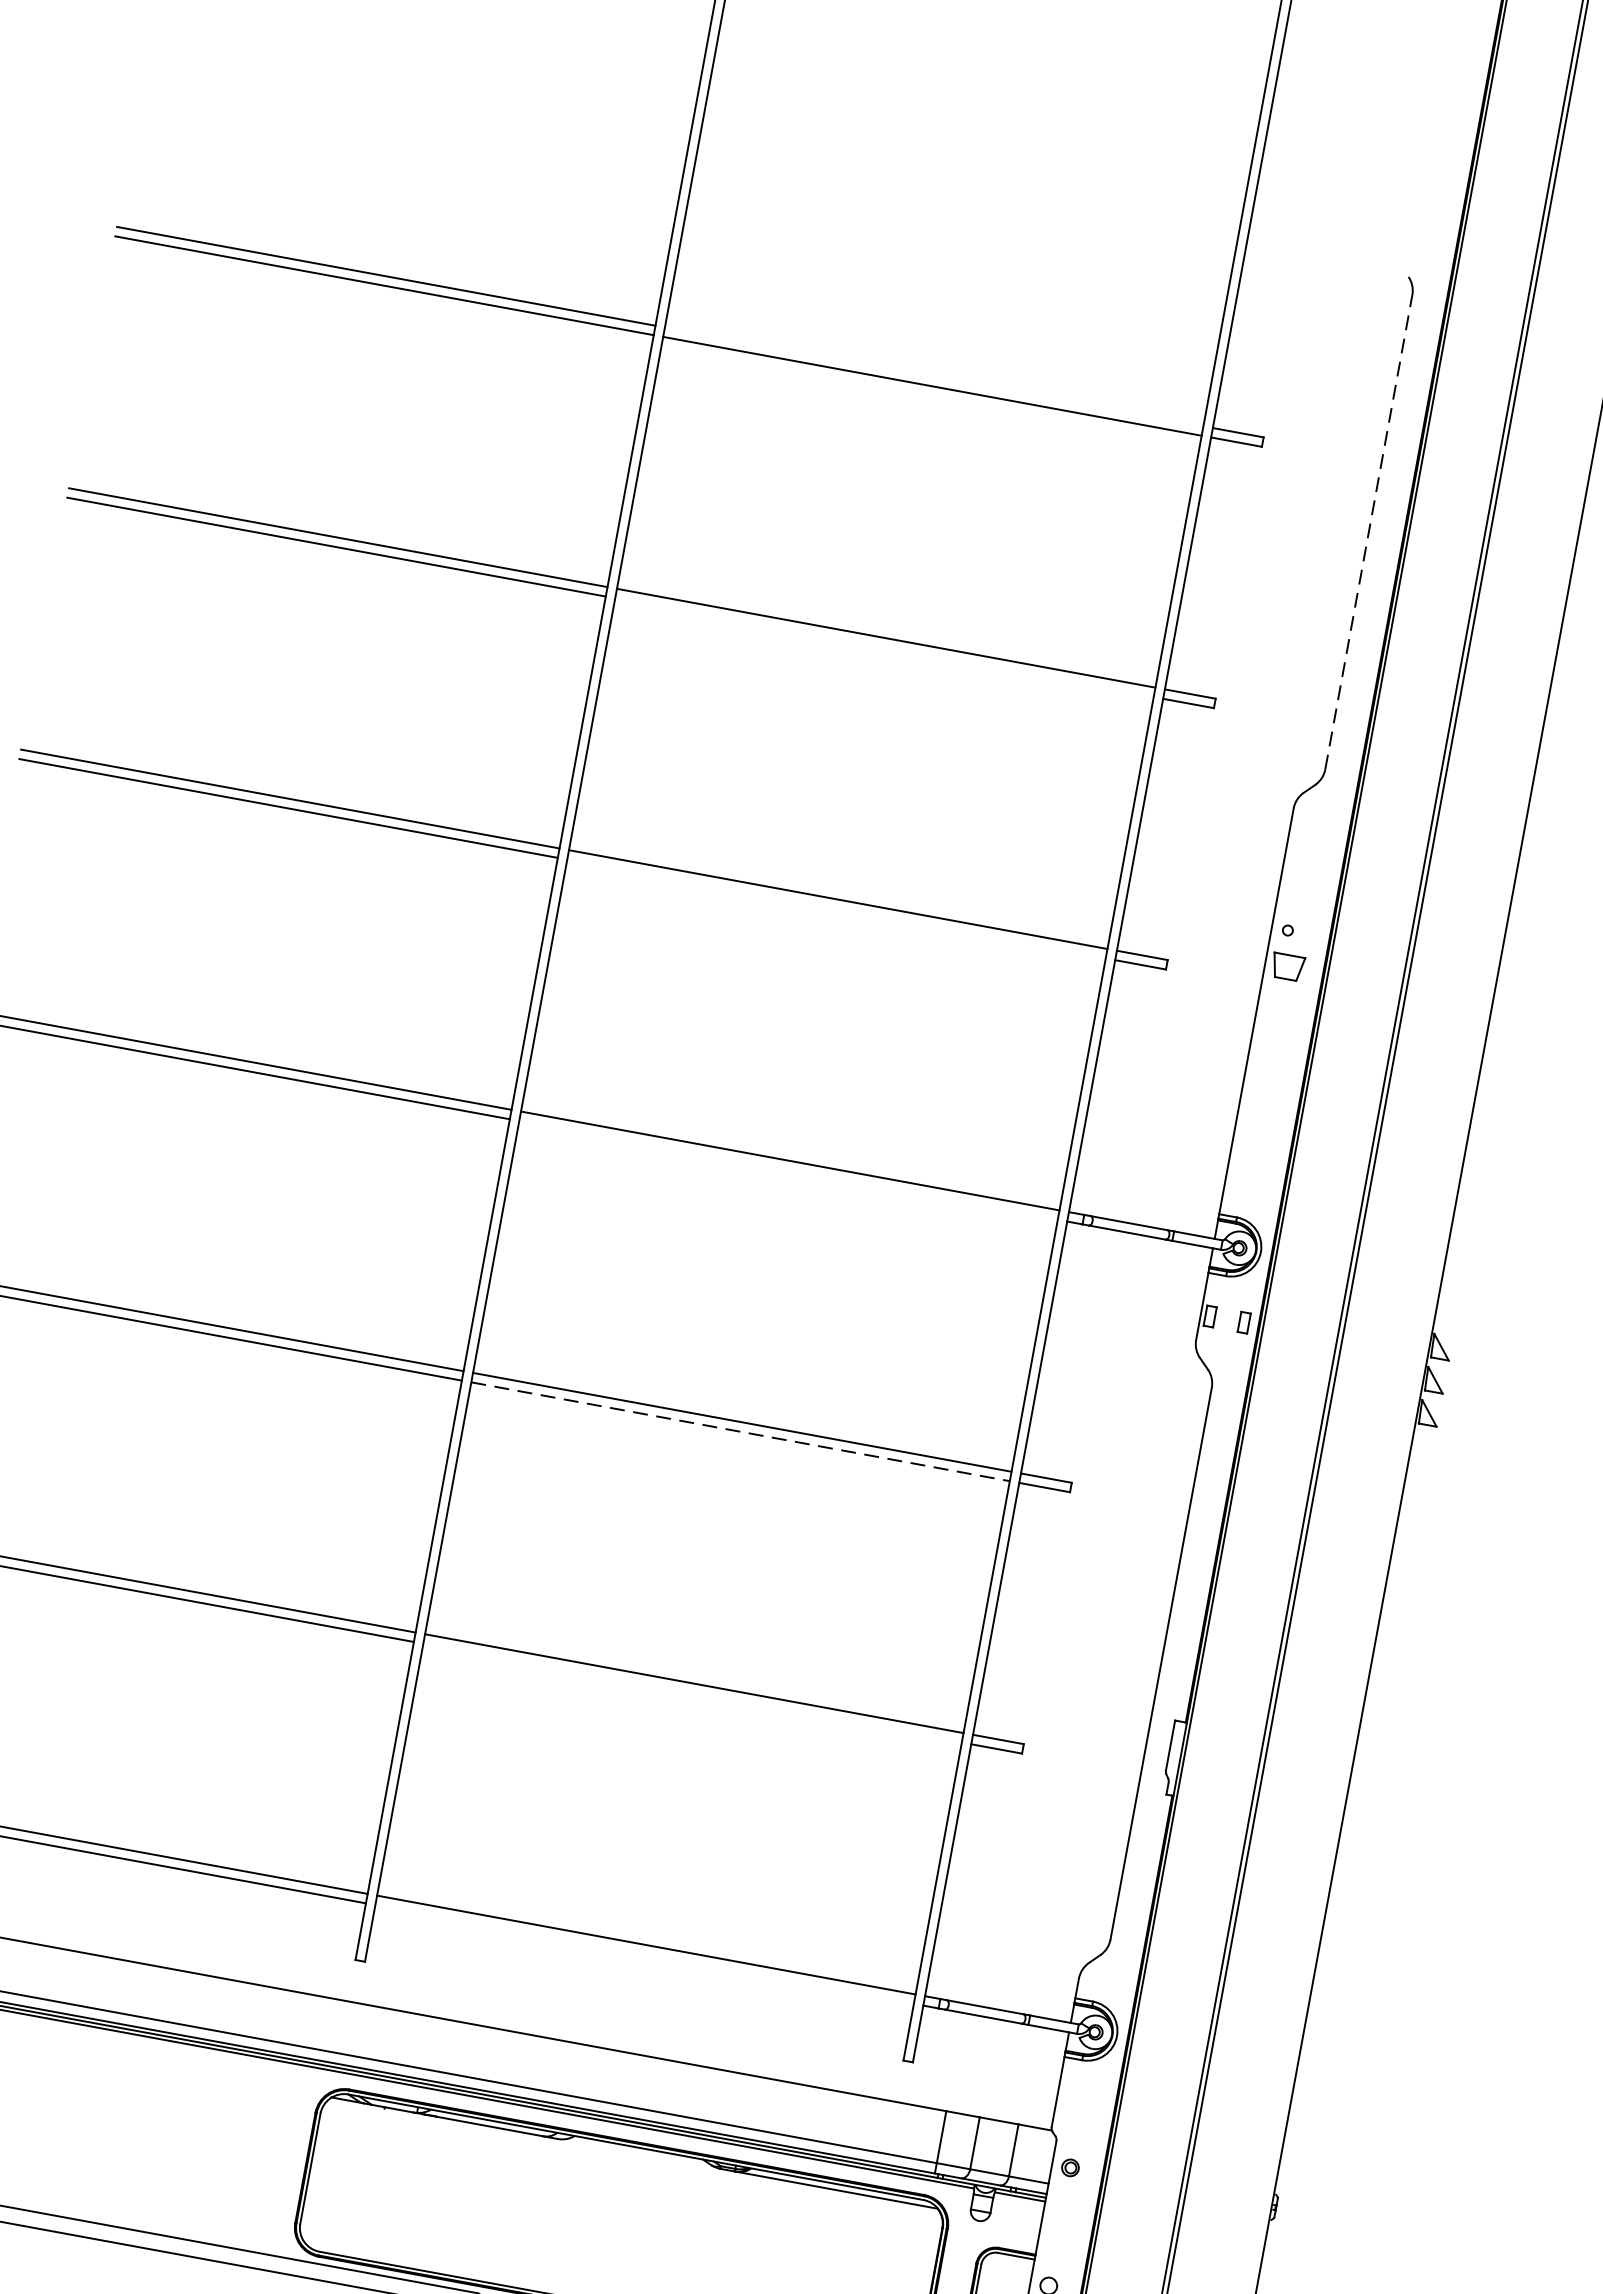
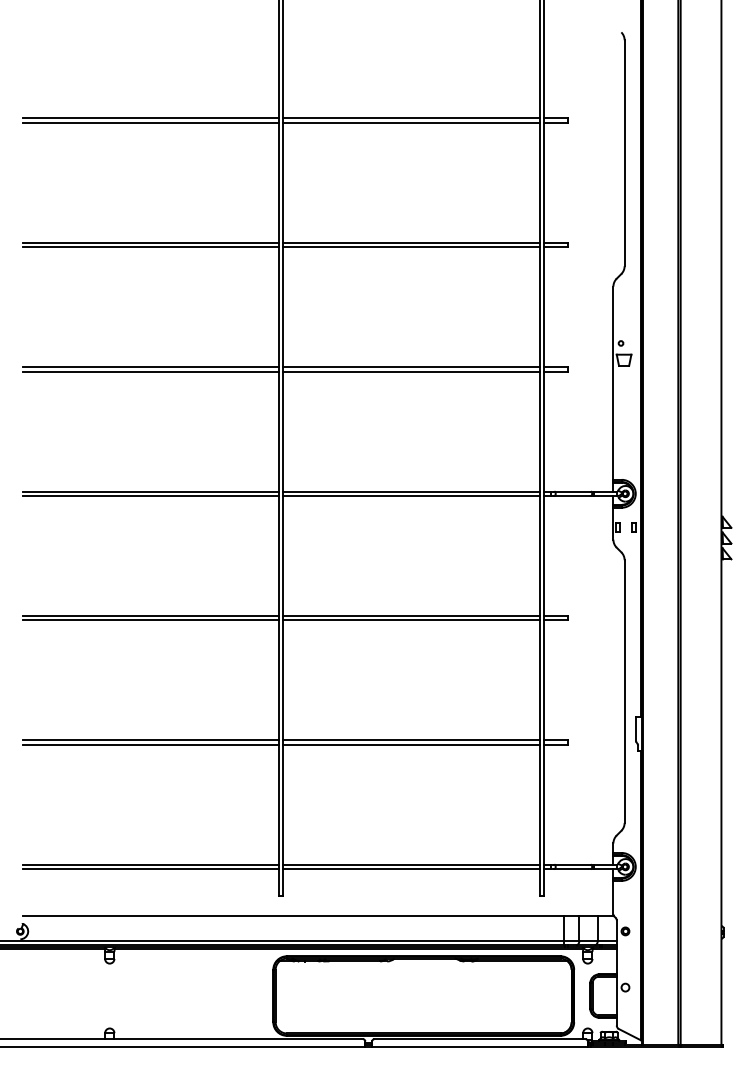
line: (934, 376) -> (411, 118), added
line: (1368, 532) -> (624, 153), dashed -> solid
line: (884, 648) -> (411, 247), added
line: (836, 908) -> (411, 371), added
line: (788, 1171) -> (411, 496), added
line: (740, 1431) -> (411, 620), dashed -> solid
line: (692, 1692) -> (411, 744), added
line: (644, 1955) -> (411, 869), added

